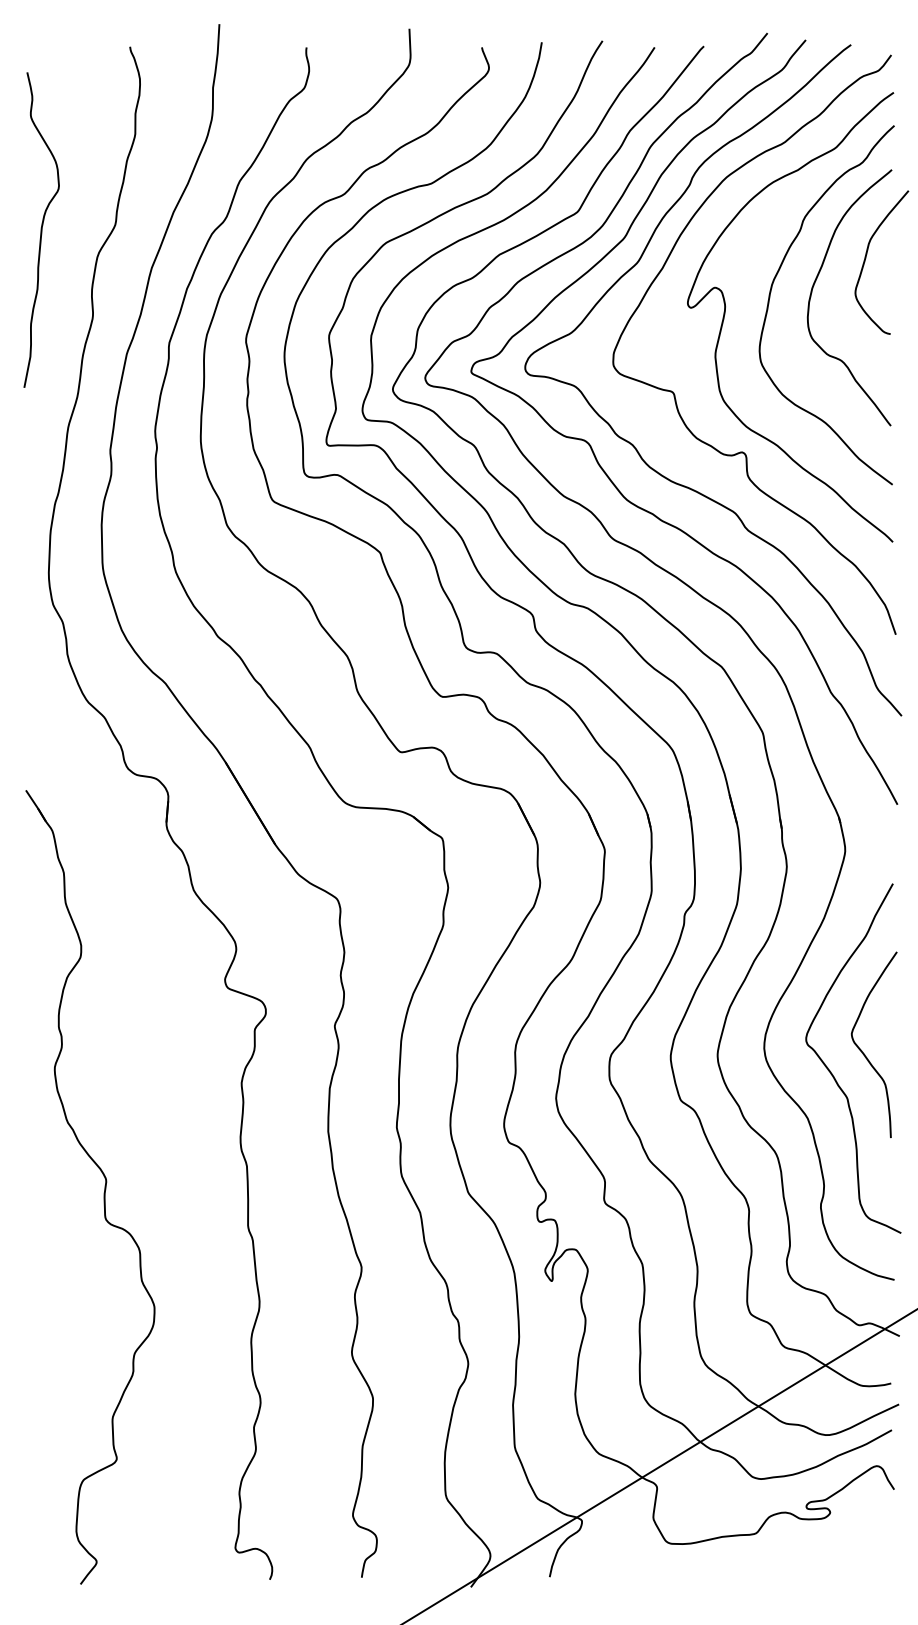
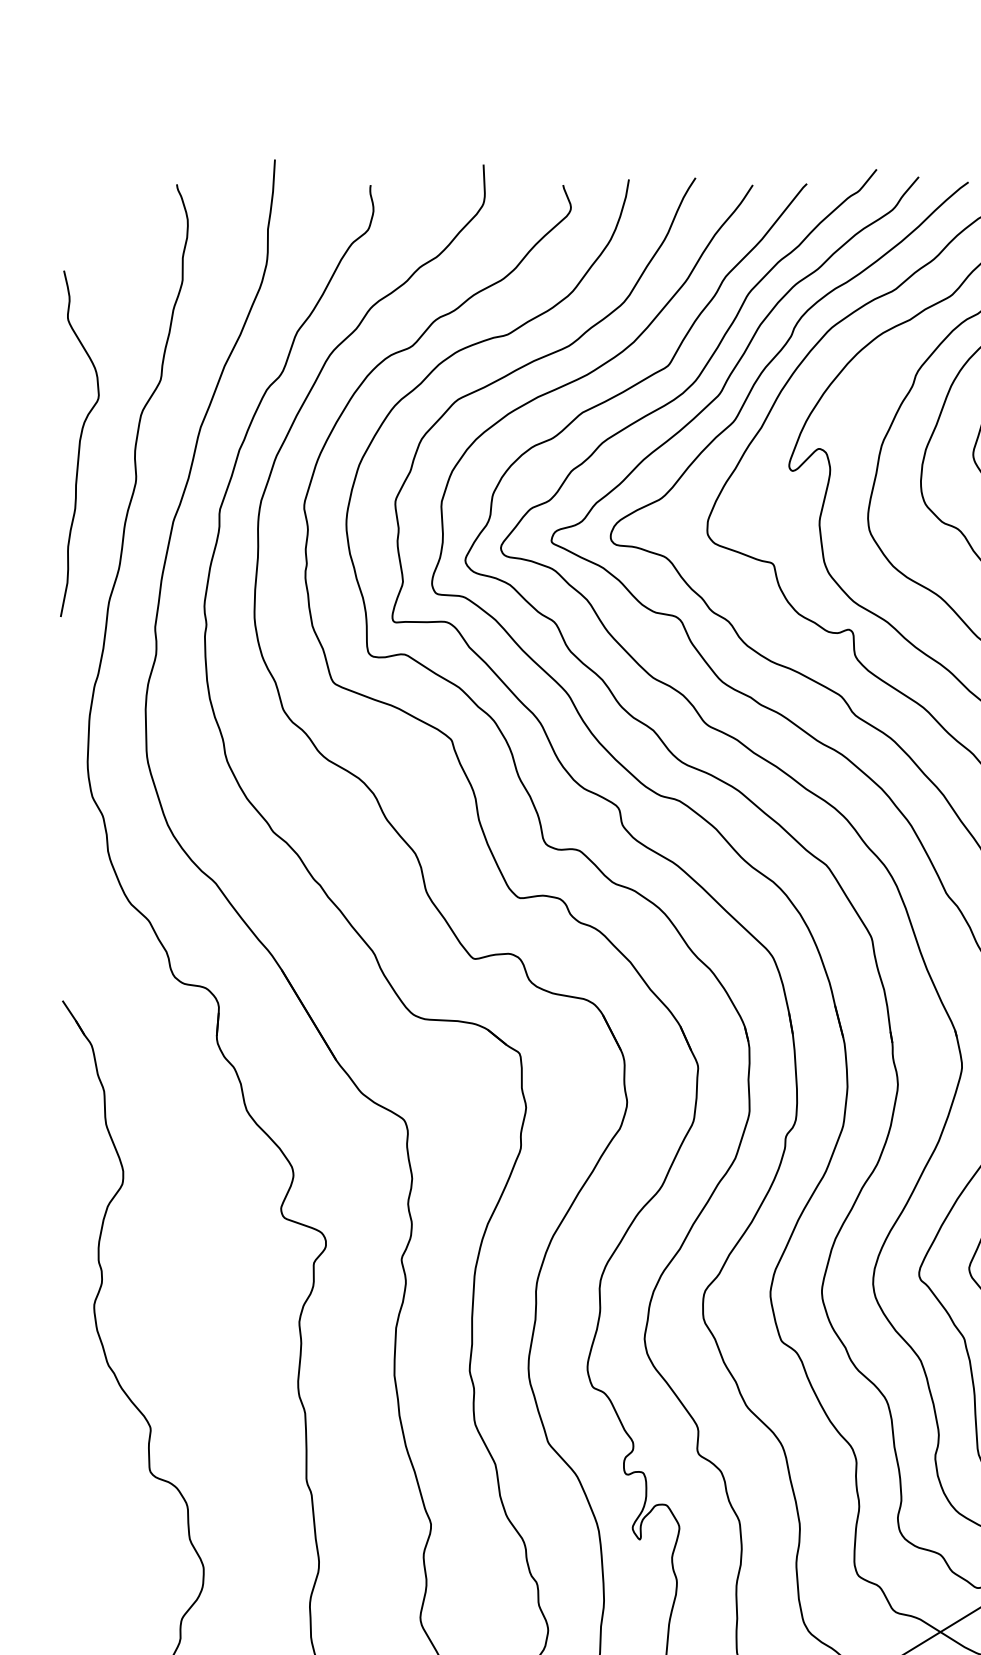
curve: (41, 229) -> (79, 443), moved

